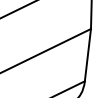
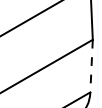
line: (87, 55) -> (91, 66), solid -> dashed

